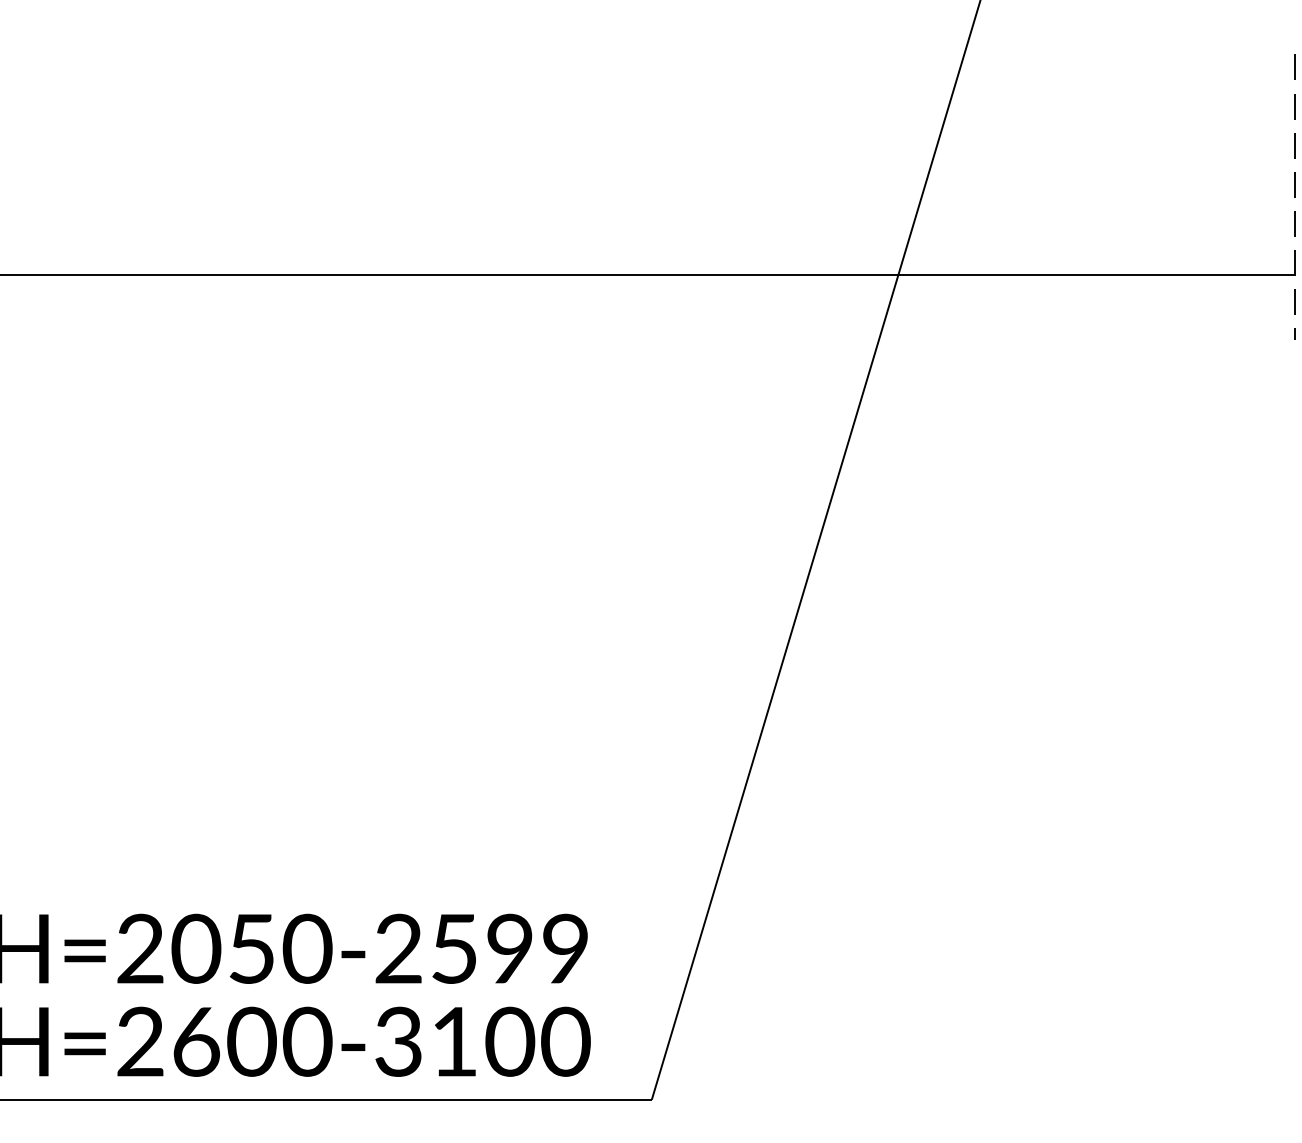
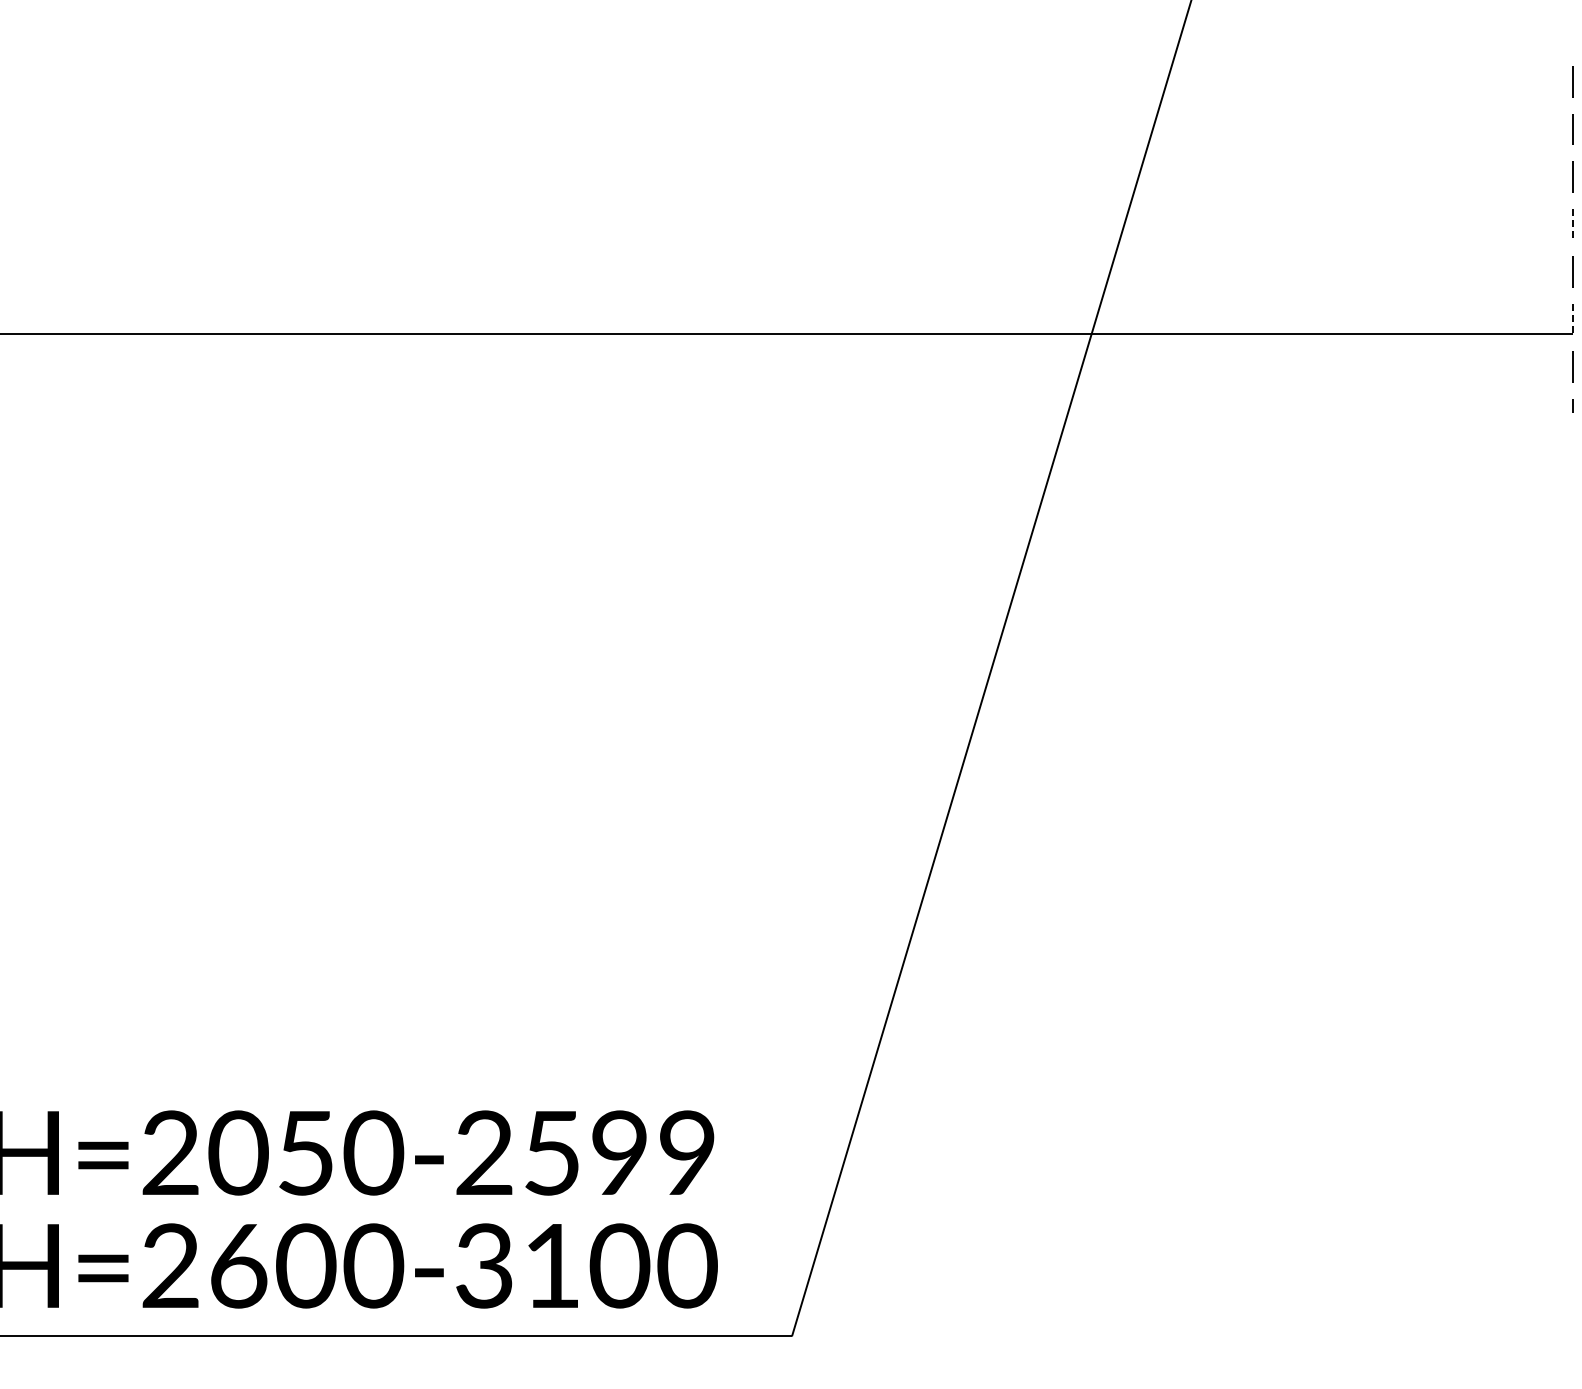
line: (1294, 184) -> (1573, 224), solid -> dashed
line: (1294, 262) -> (1573, 319), solid -> dashed

